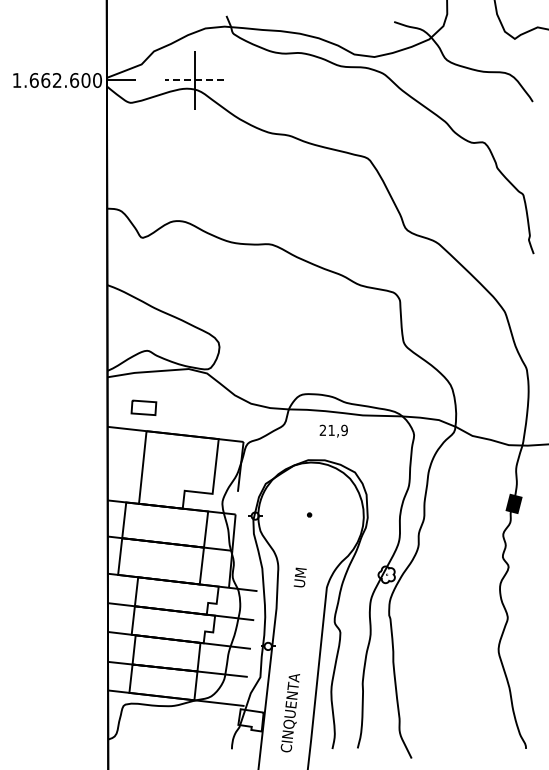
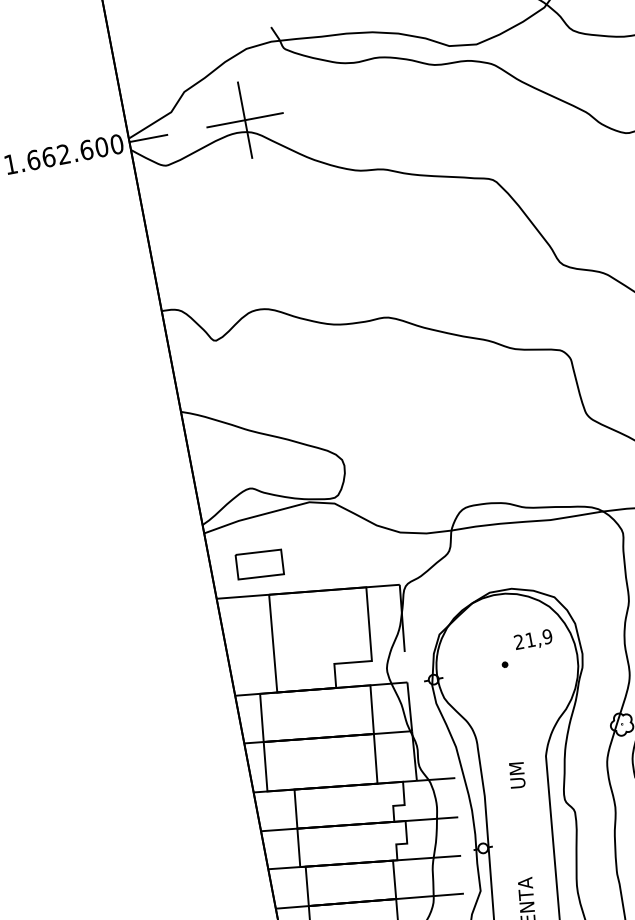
line: (194, 80) -> (244, 120), dashed -> solid
part: (143, 407) -> (259, 564), size x1.43
text: (333, 430) -> (533, 639), moved
text: (299, 577) -> (516, 775), moved

